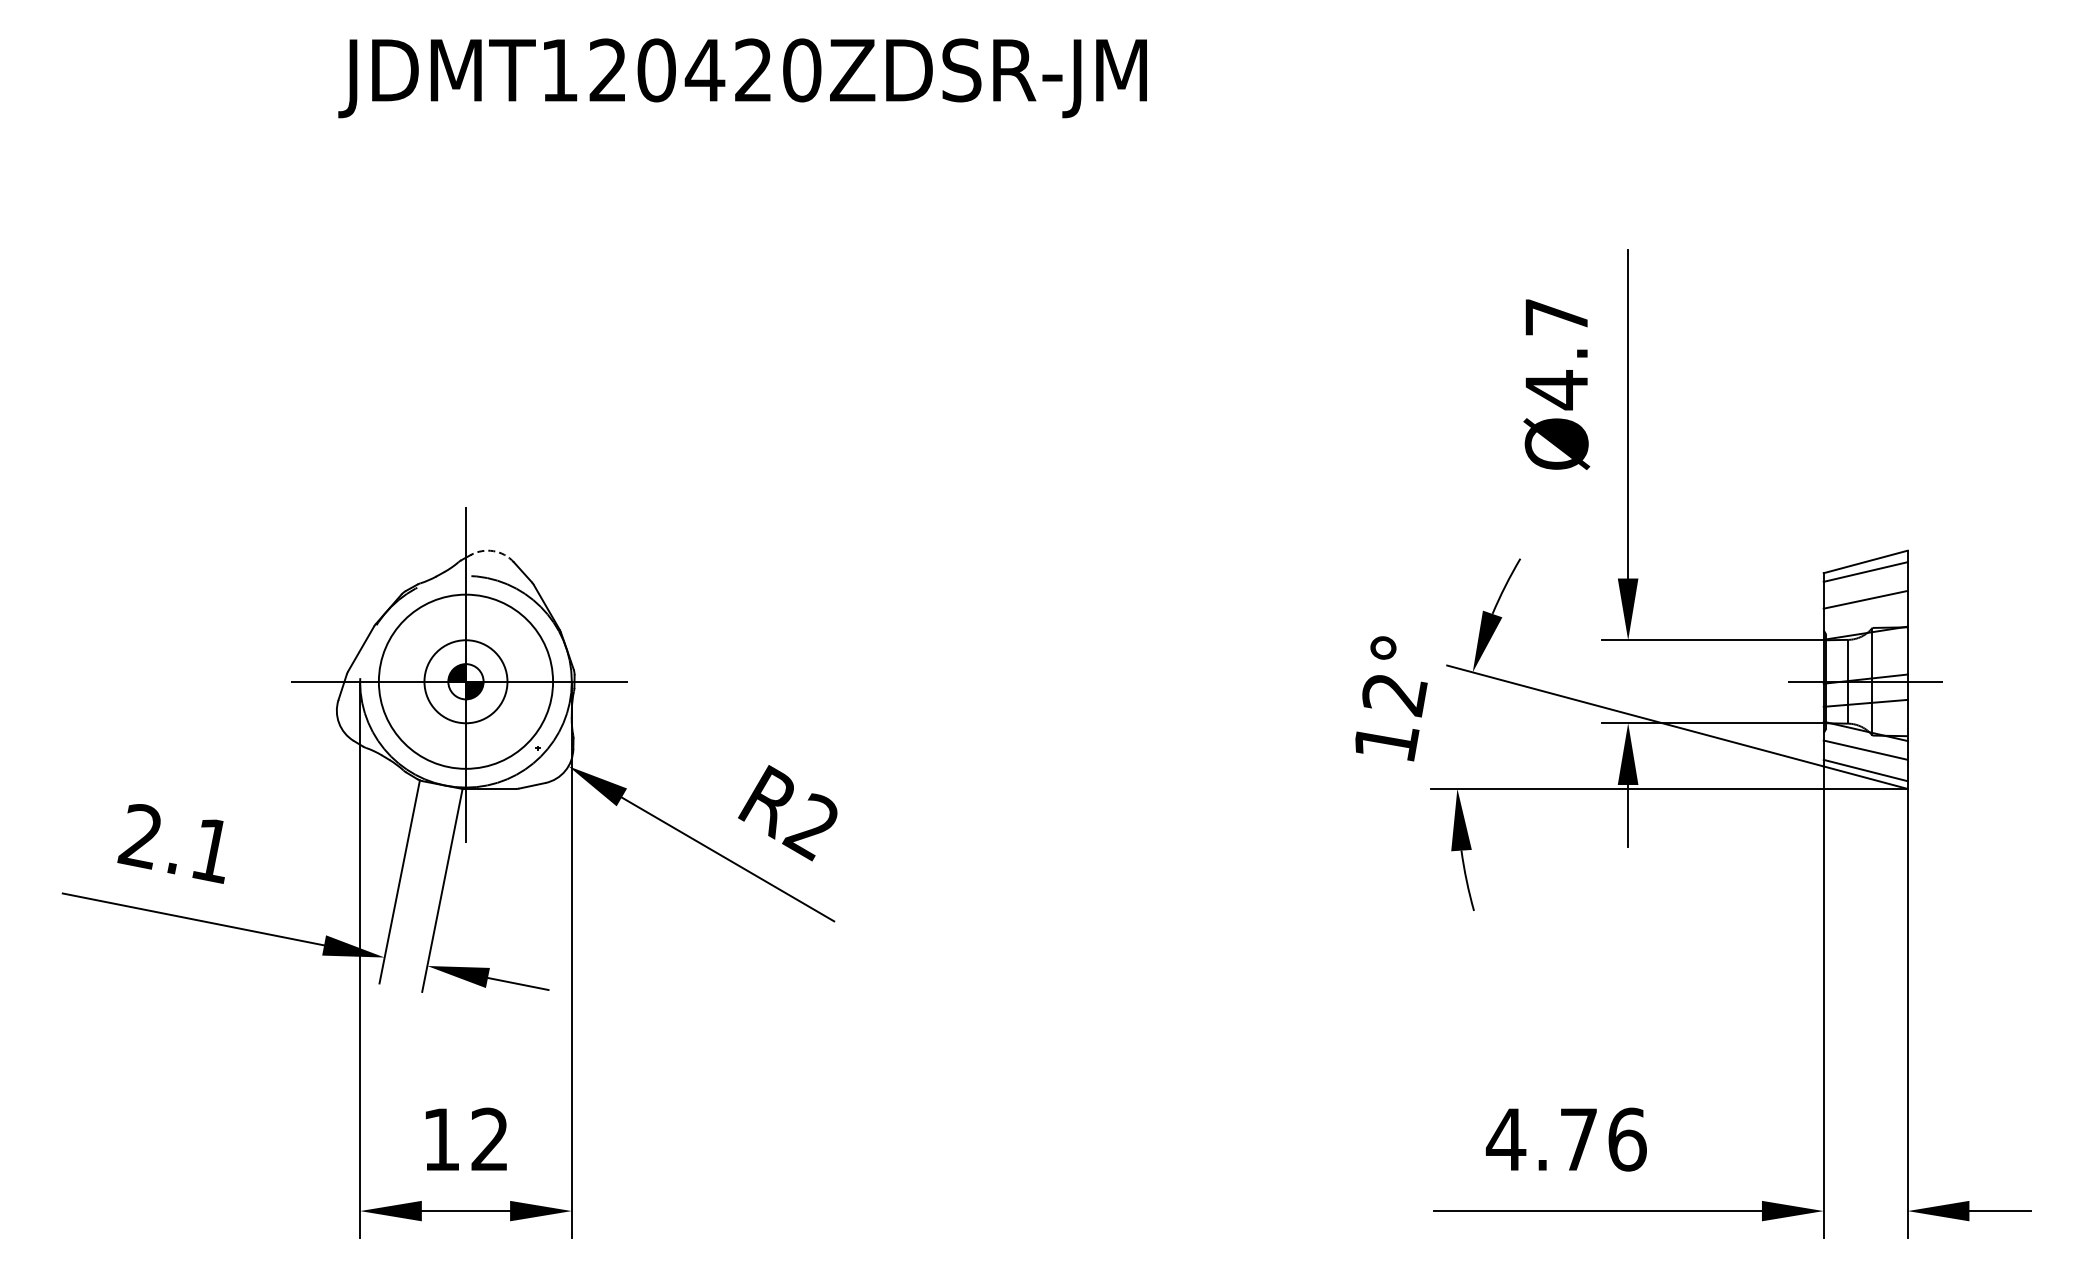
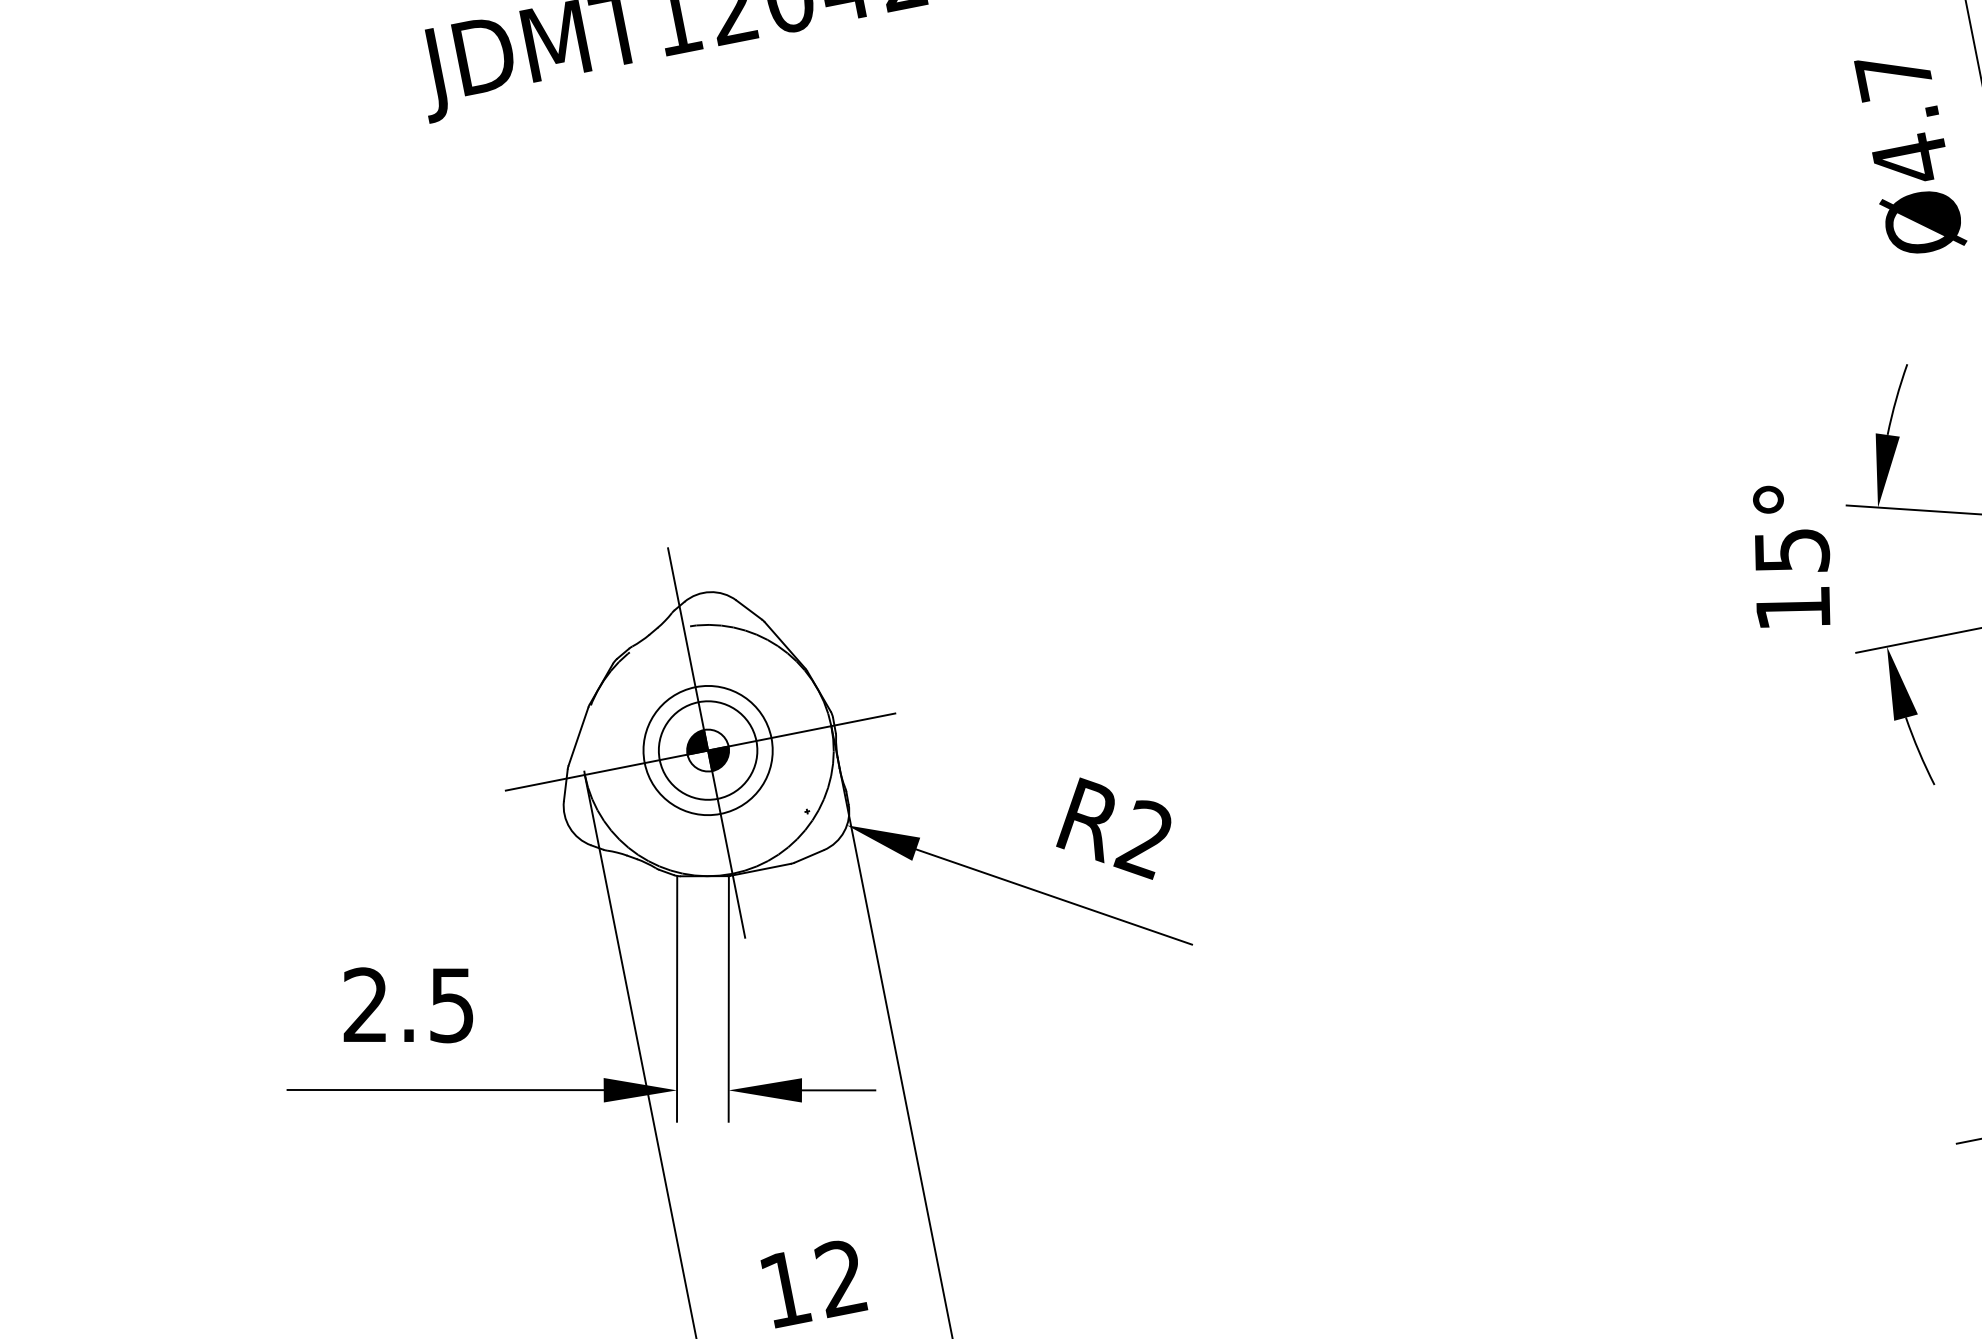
arc: (493, 551) -> (710, 592), dashed -> solid
circle: (465, 681) -> (707, 750), size x0.62
text: (1394, 696) -> (1792, 553), 12° -> 15°
text: (210, 850) -> (449, 1005), 2.1 -> 2.5

